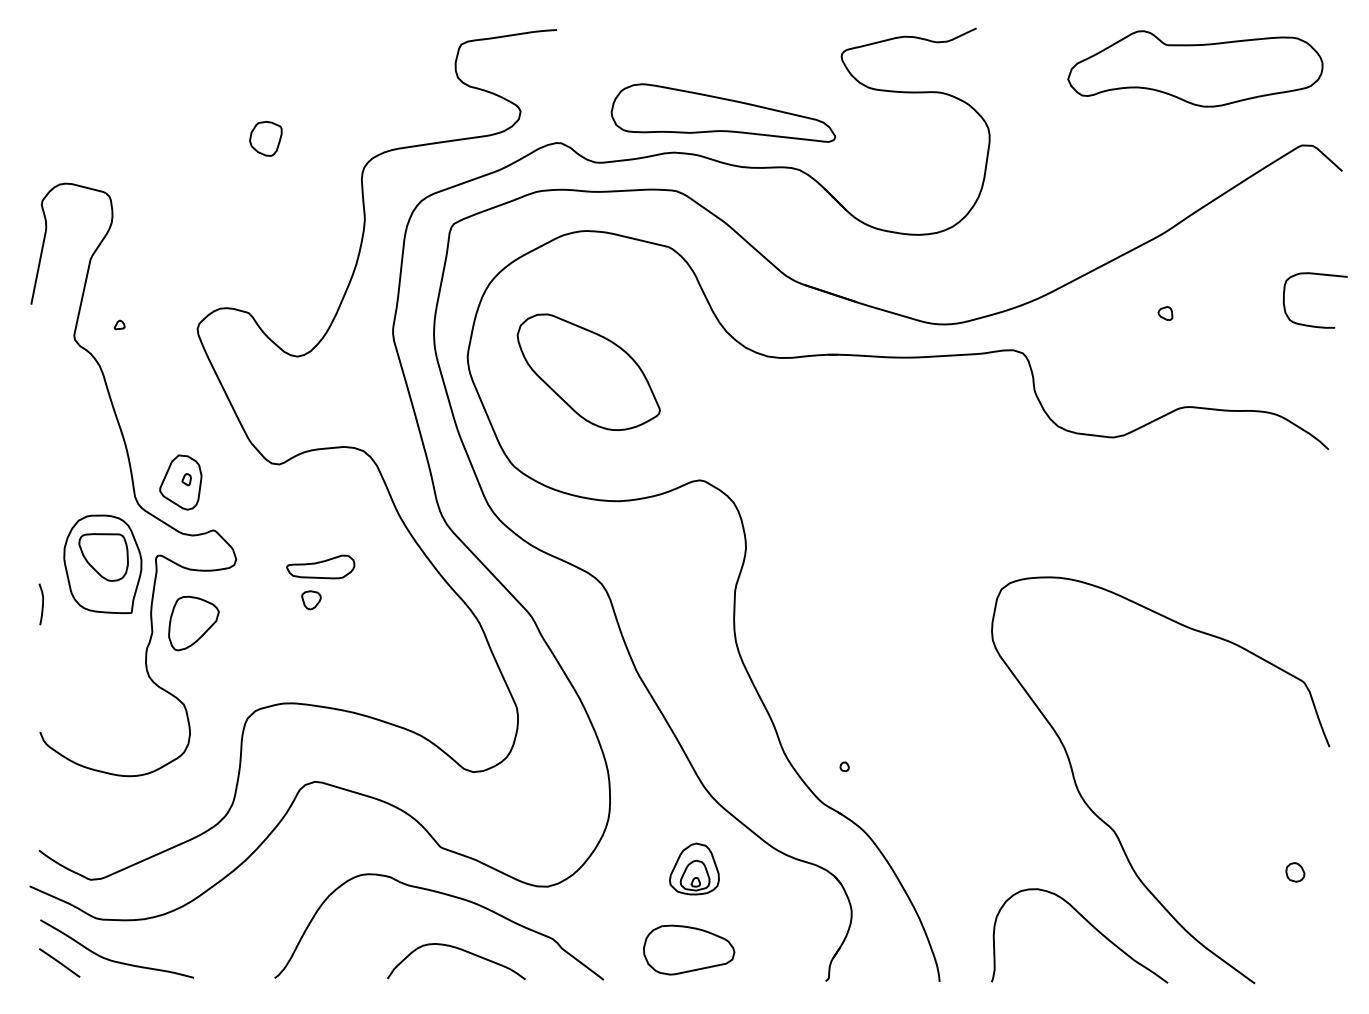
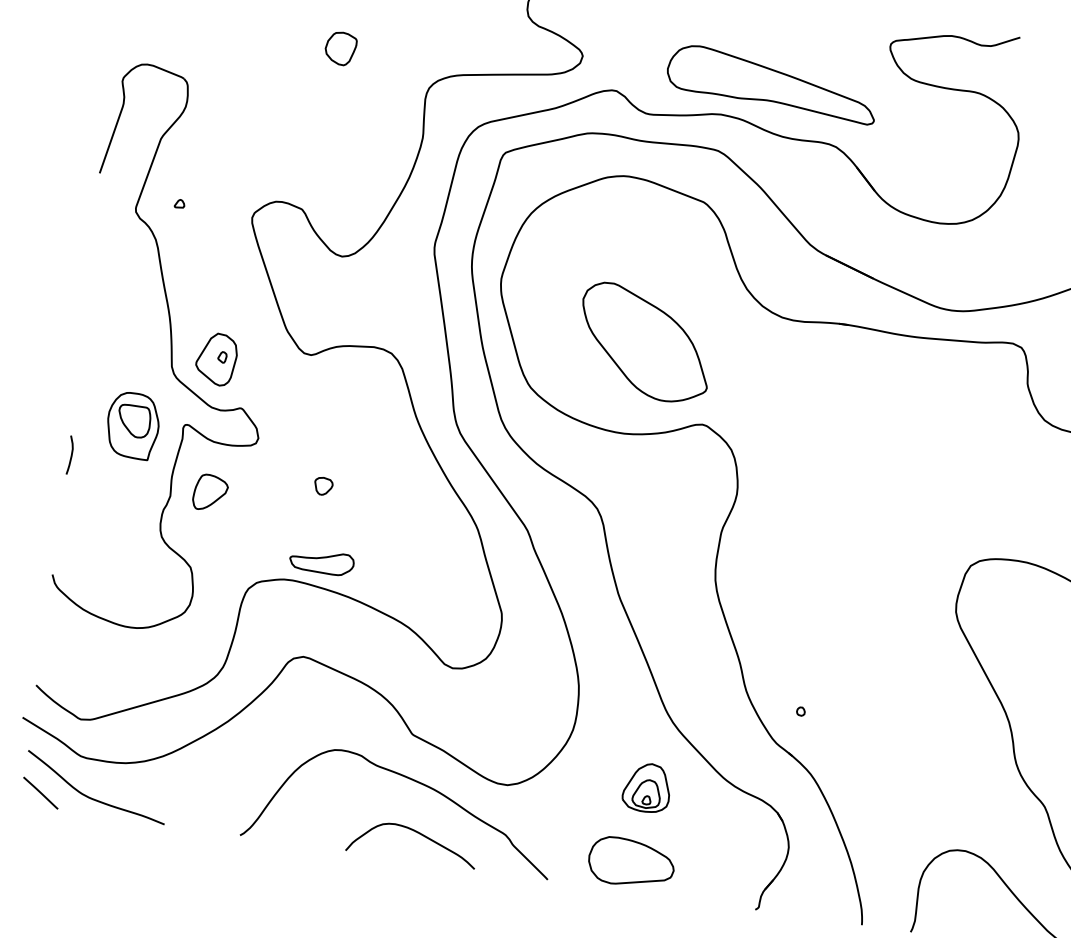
part: (588, 371) -> (645, 342), moved
part: (102, 564) -> (132, 425), size x0.7
part: (320, 566) -> (321, 561), moved
part: (193, 623) -> (210, 492), size x0.7

